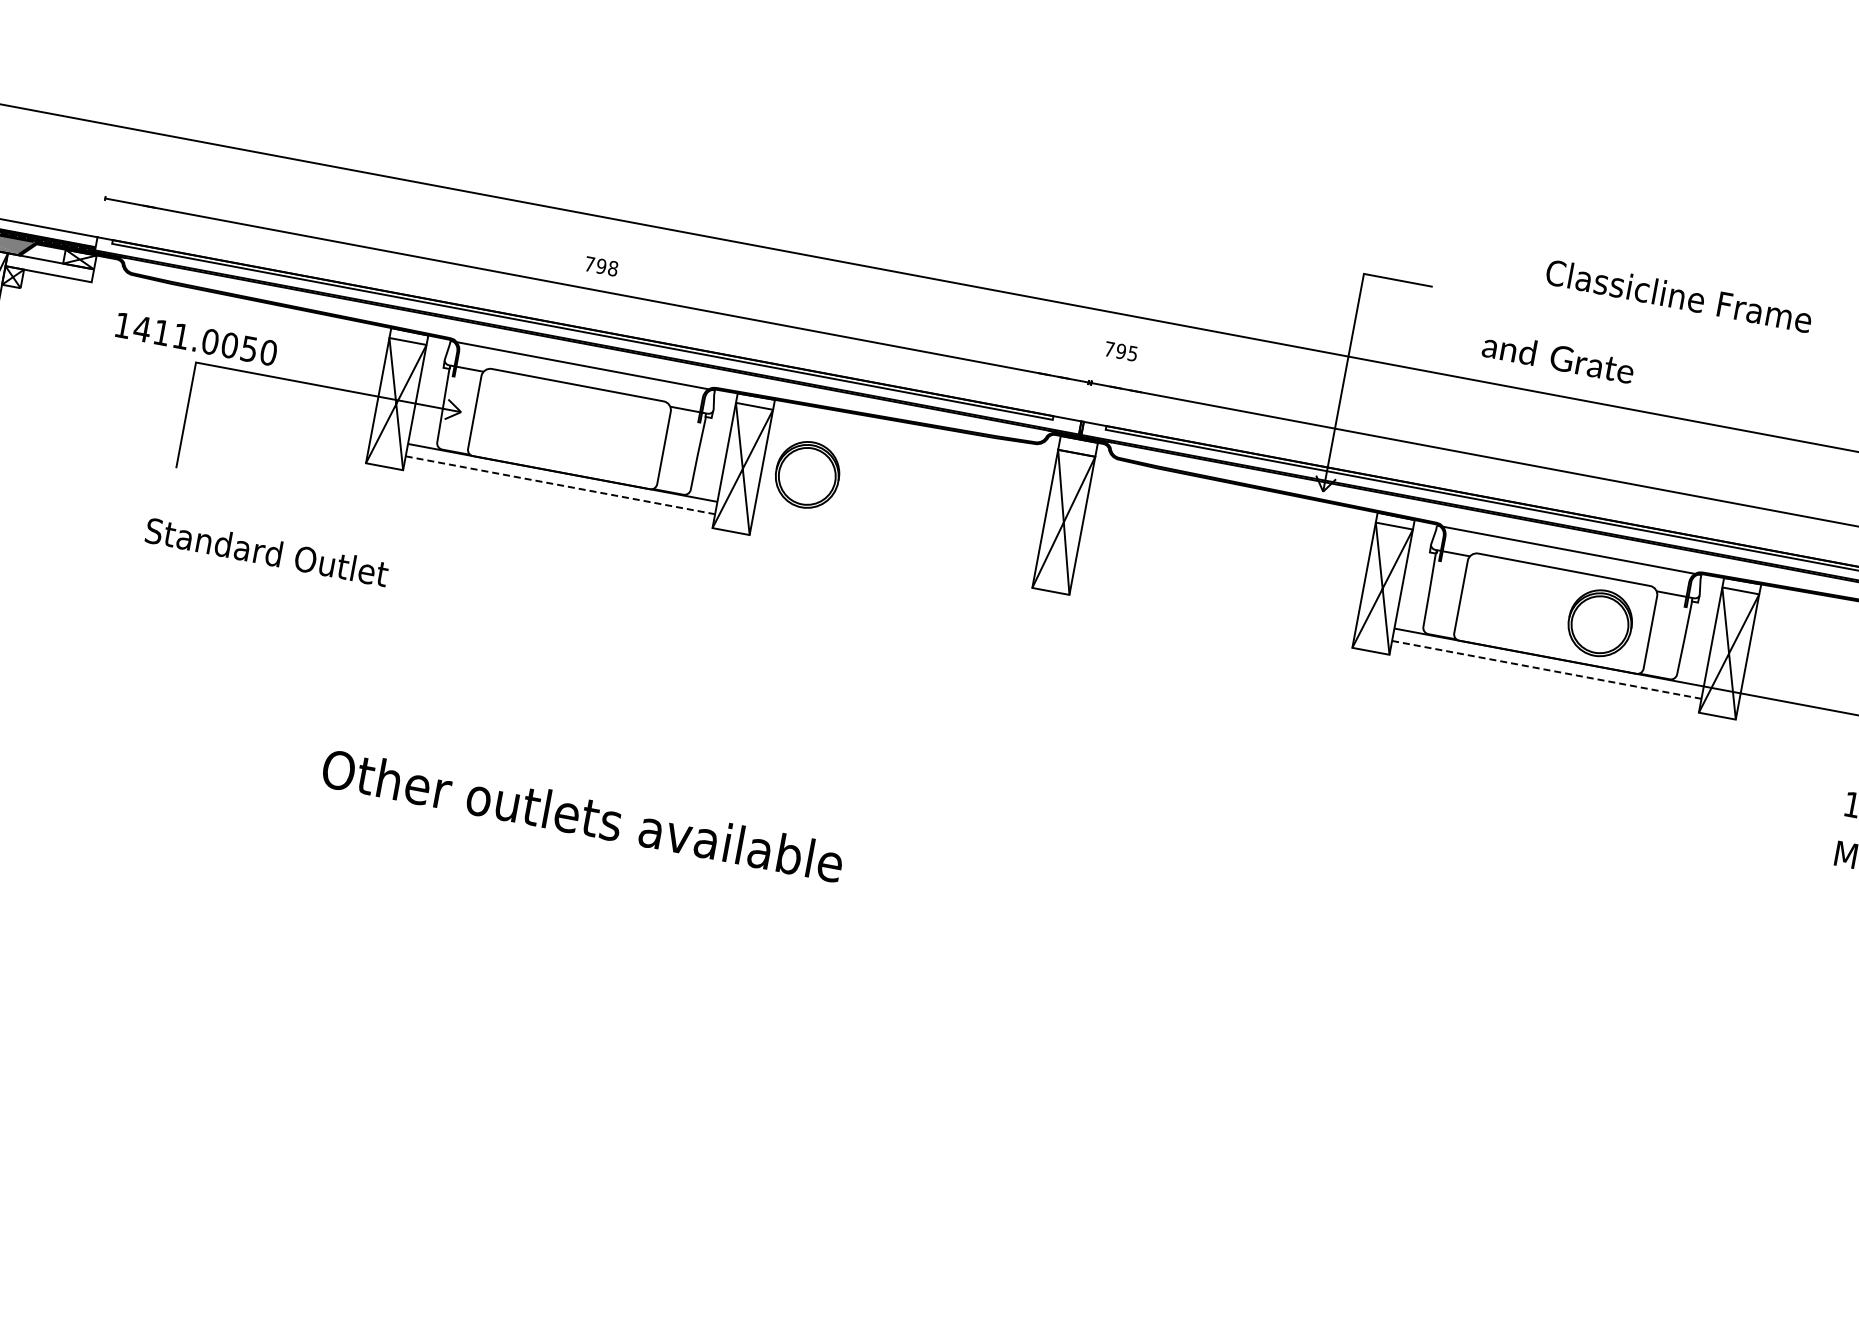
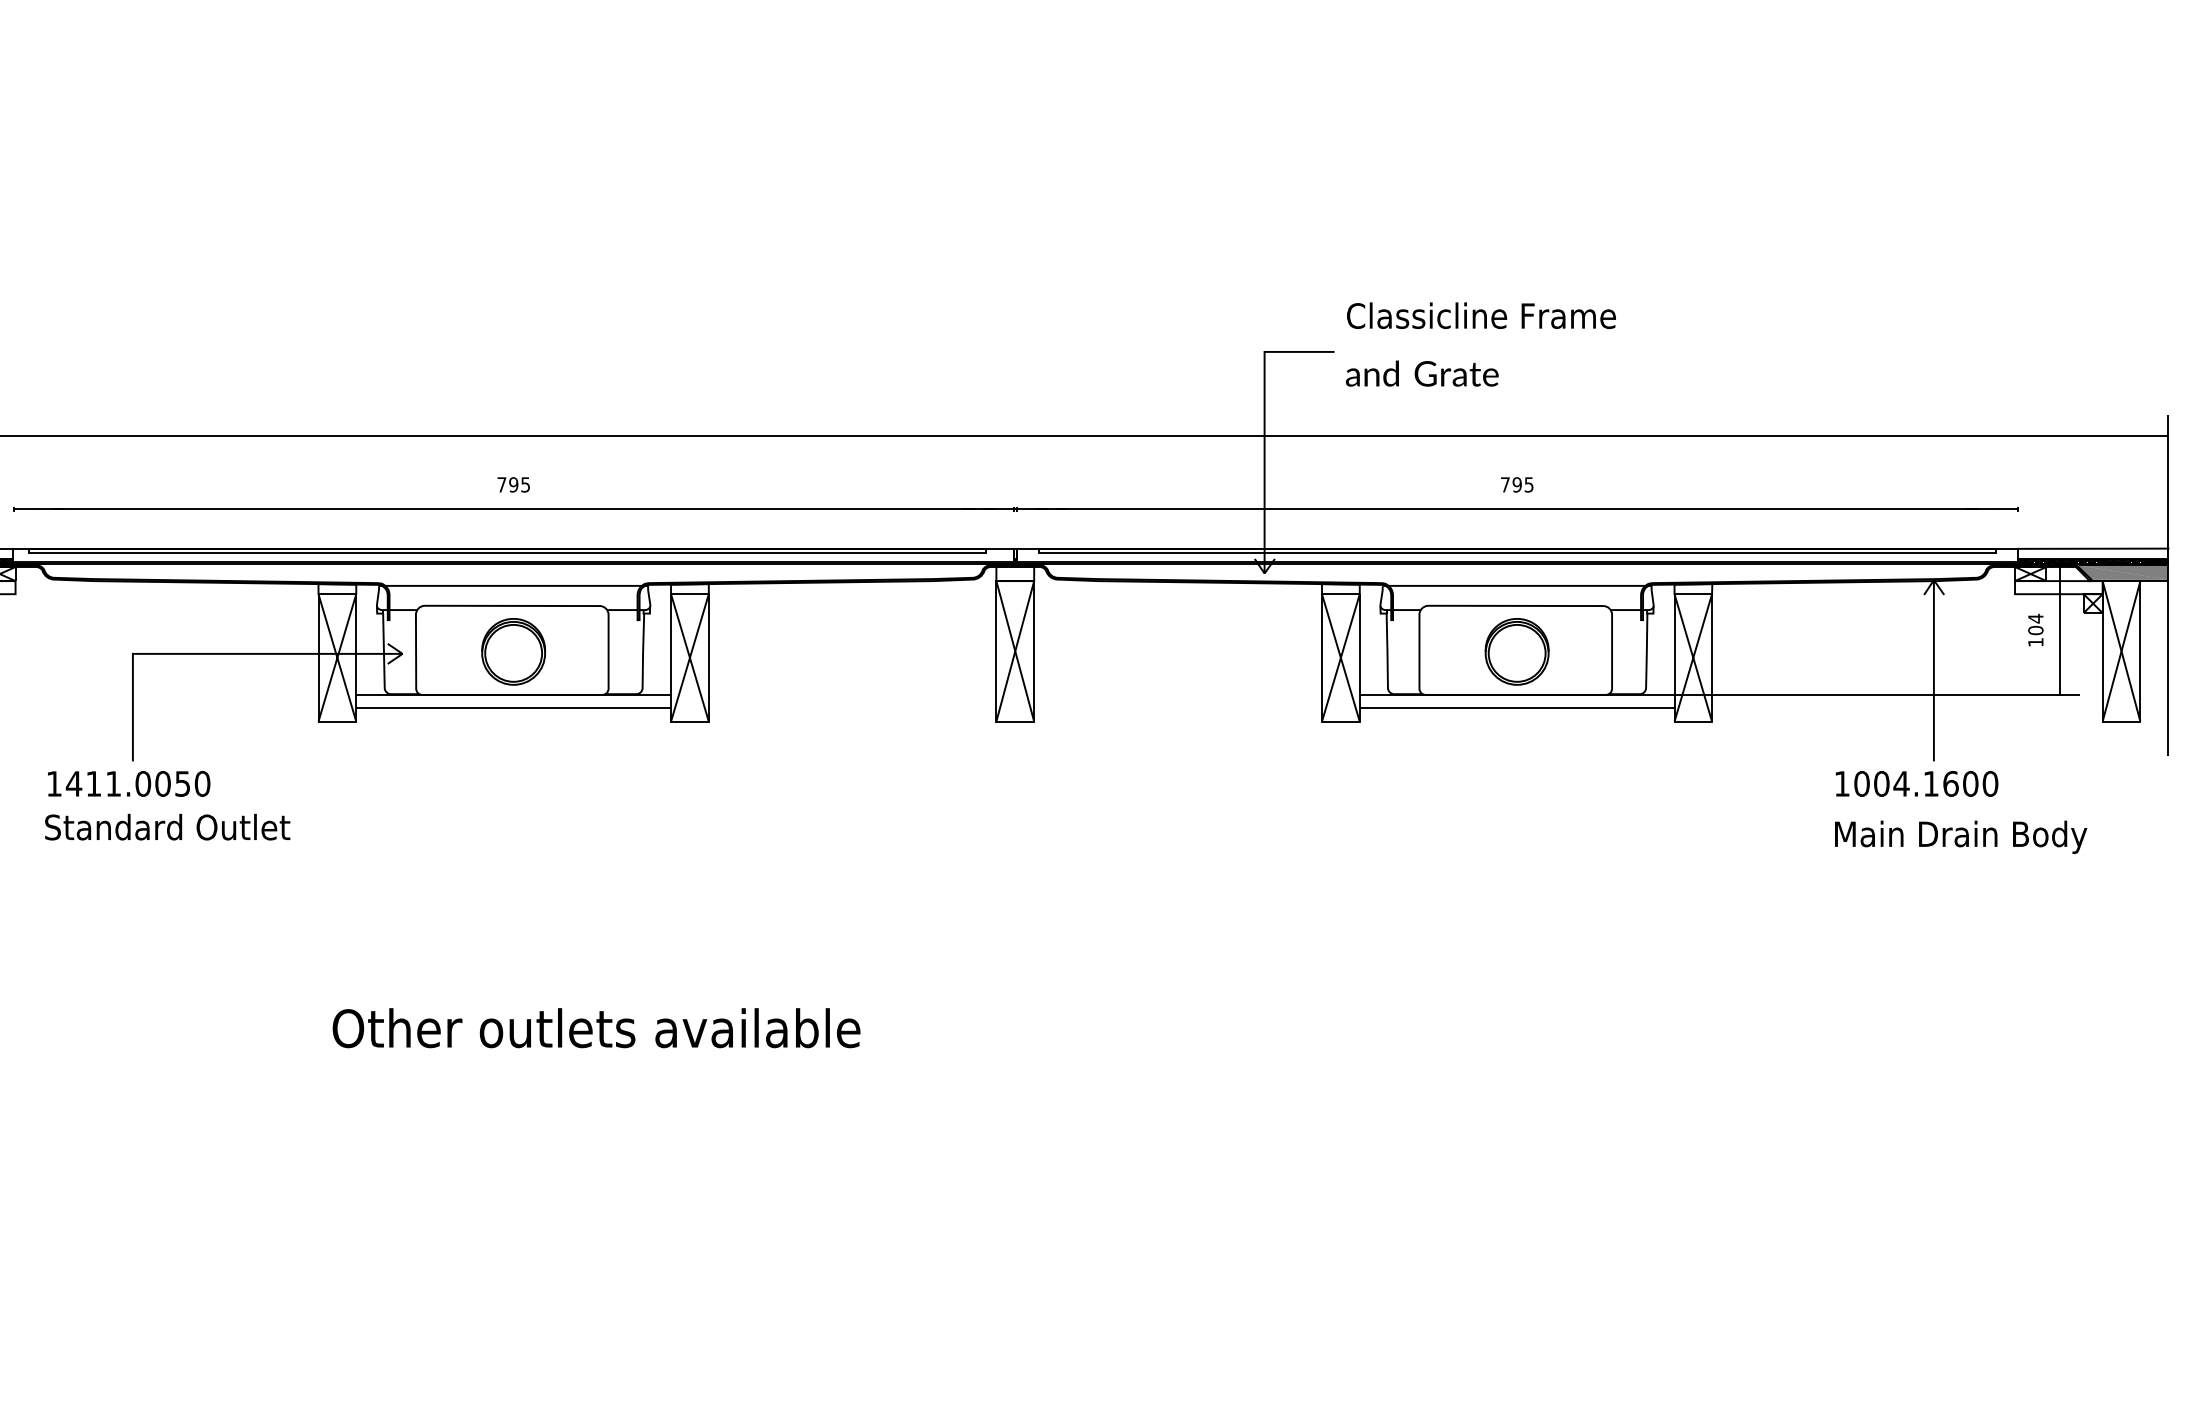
text: (613, 268) -> (525, 484), 798 -> 795
text: (1679, 295) -> (1481, 315), moved
text: (196, 338) -> (129, 783), moved
text: (1121, 351) -> (1517, 484), moved
text: (1557, 357) -> (1421, 373), moved
part: (807, 474) -> (513, 651), moved
line: (561, 485) -> (514, 707), dashed -> solid
text: (267, 551) -> (167, 826), moved
part: (1599, 622) -> (1516, 651), moved
line: (1547, 669) -> (1517, 707), dashed -> solid

